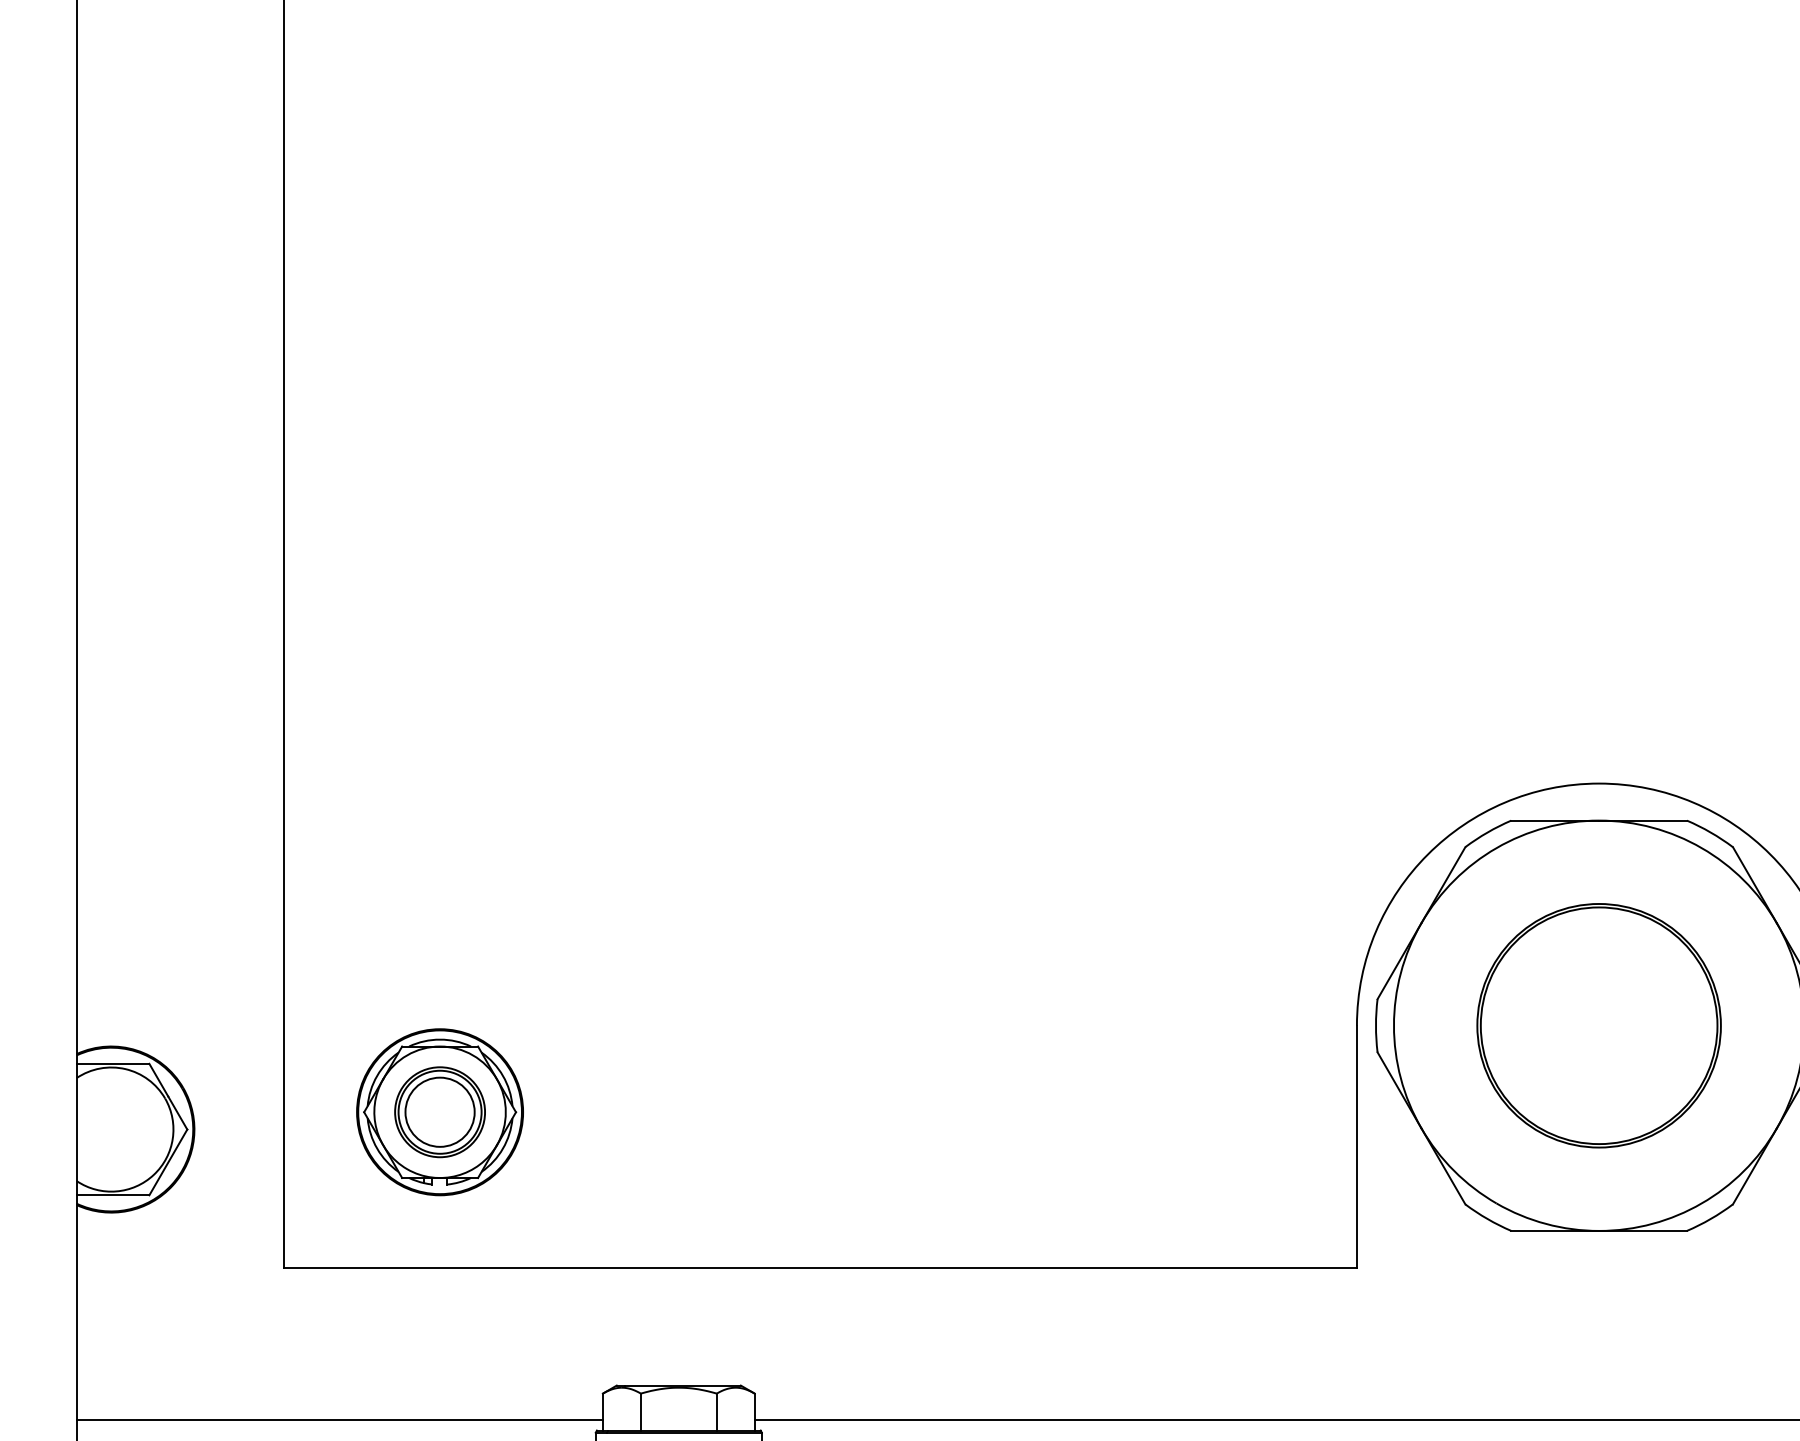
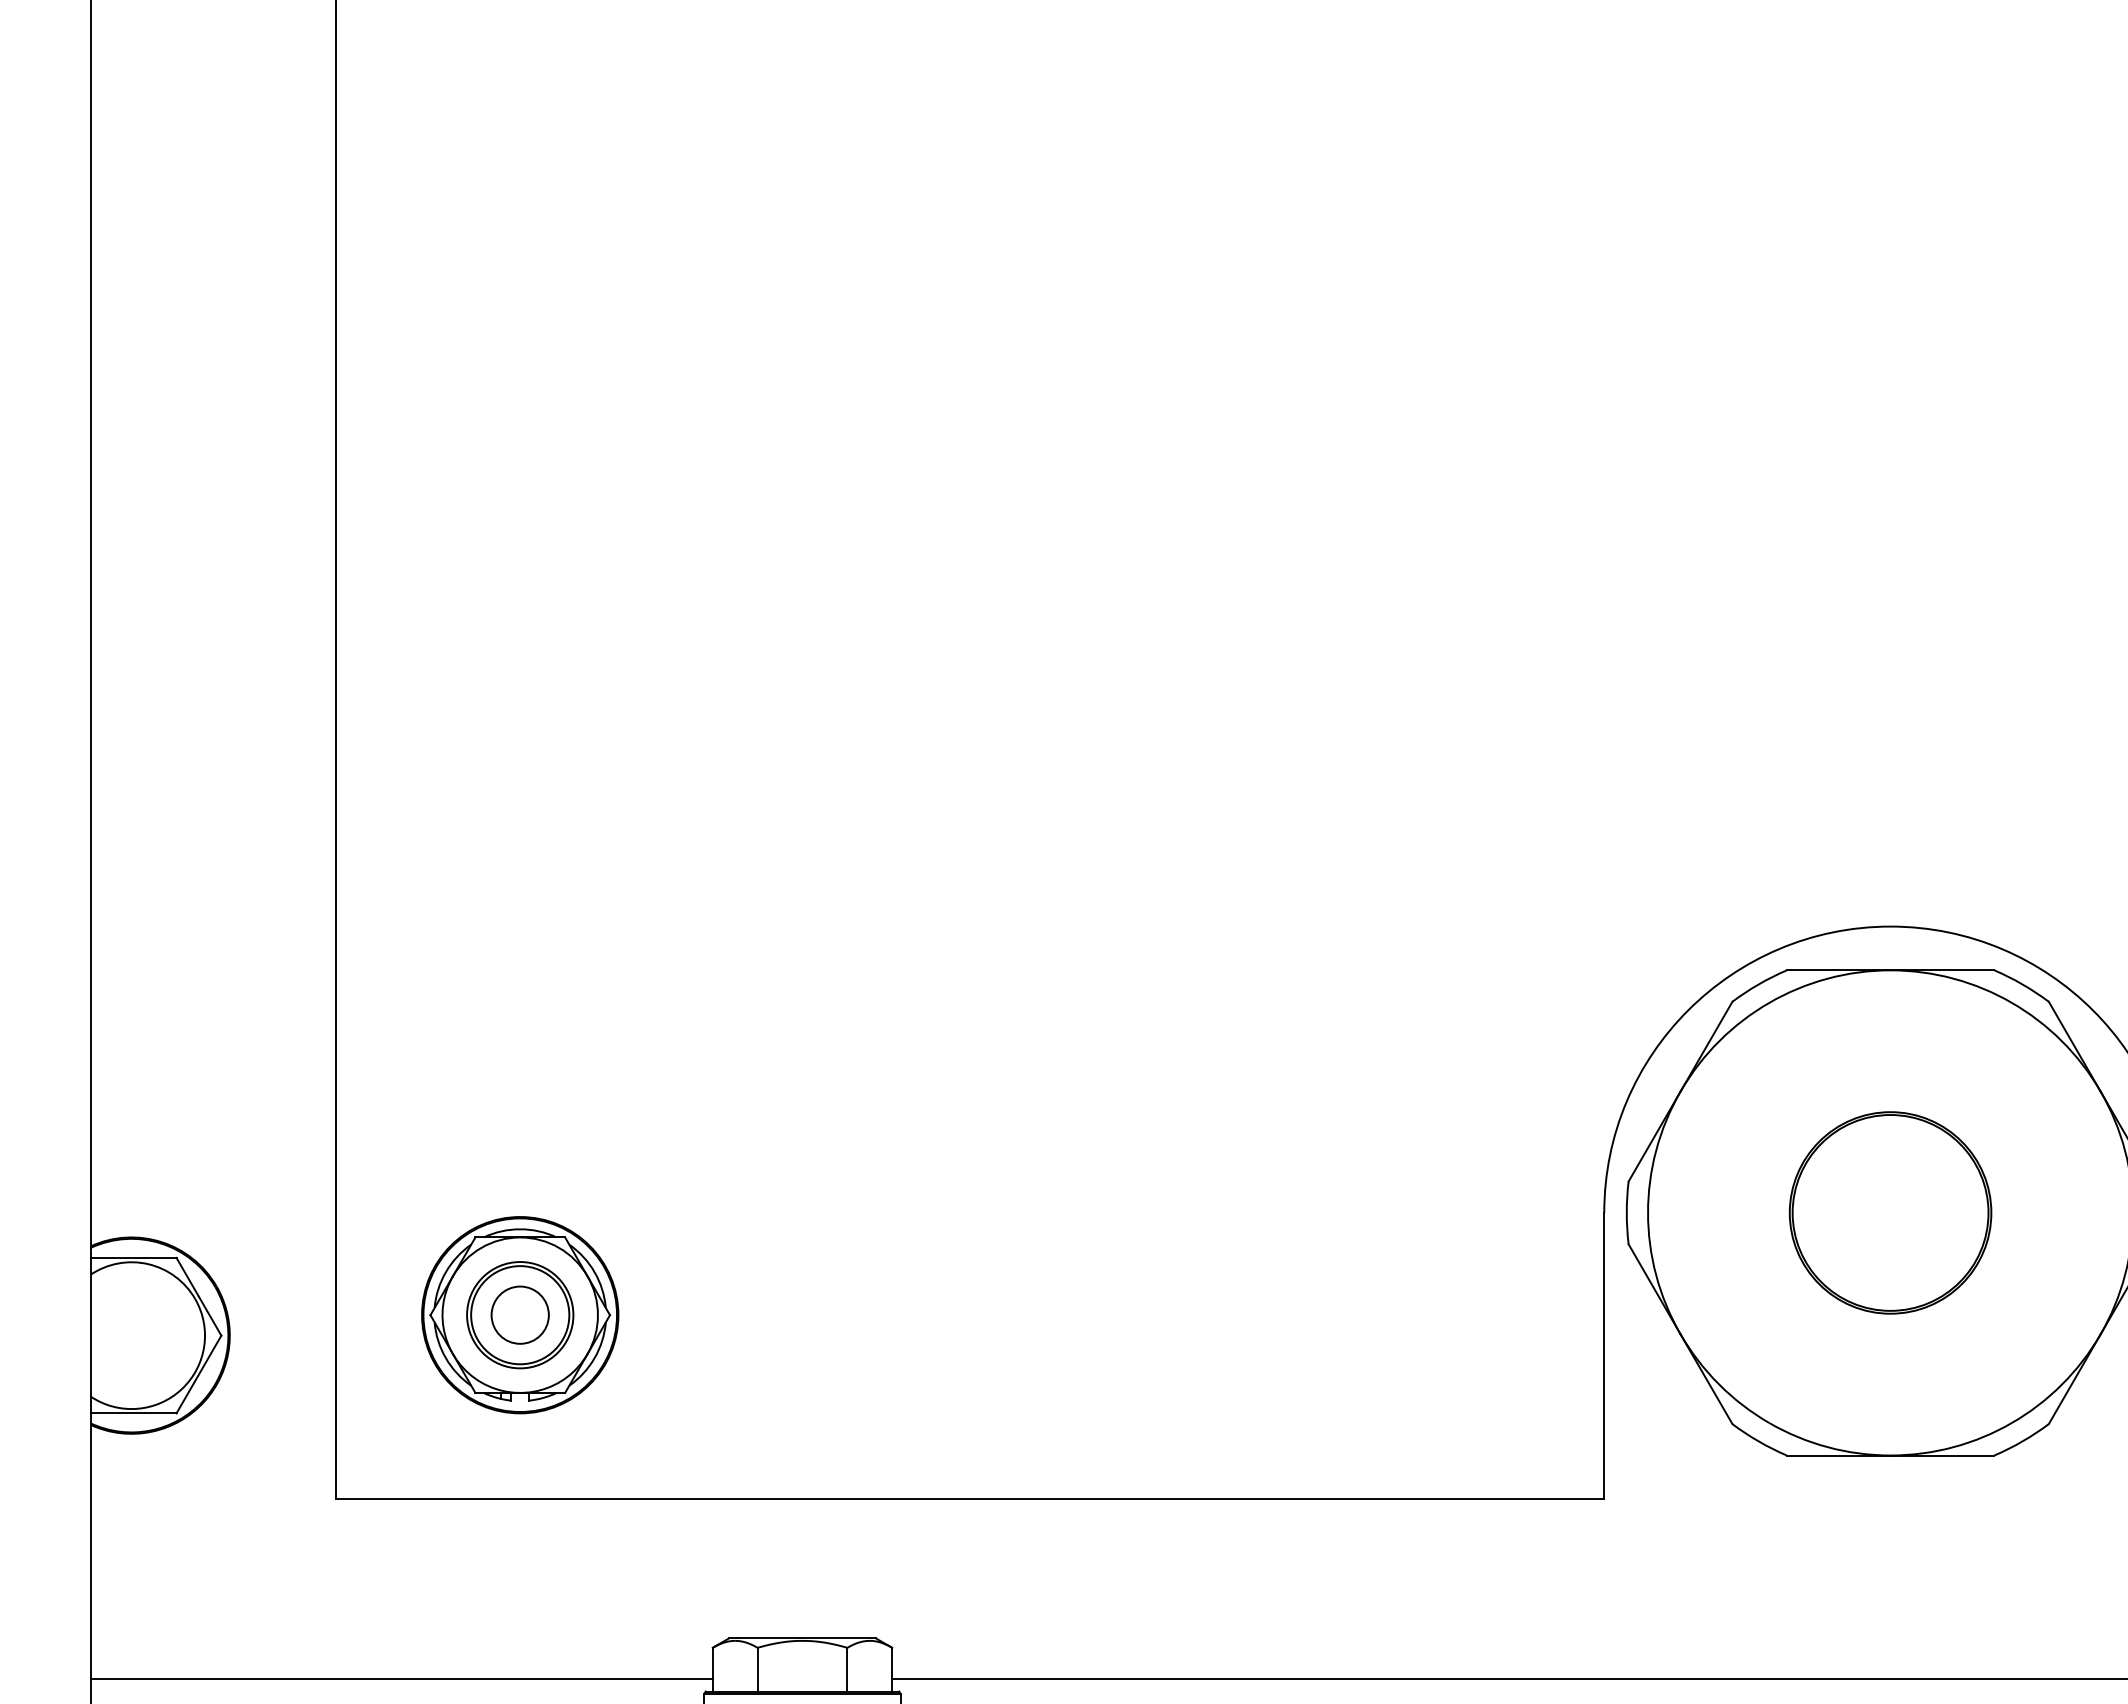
part: (1599, 1025) -> (1890, 1212), size x0.7
circle: (440, 1112) -> (520, 1315), size x0.7

